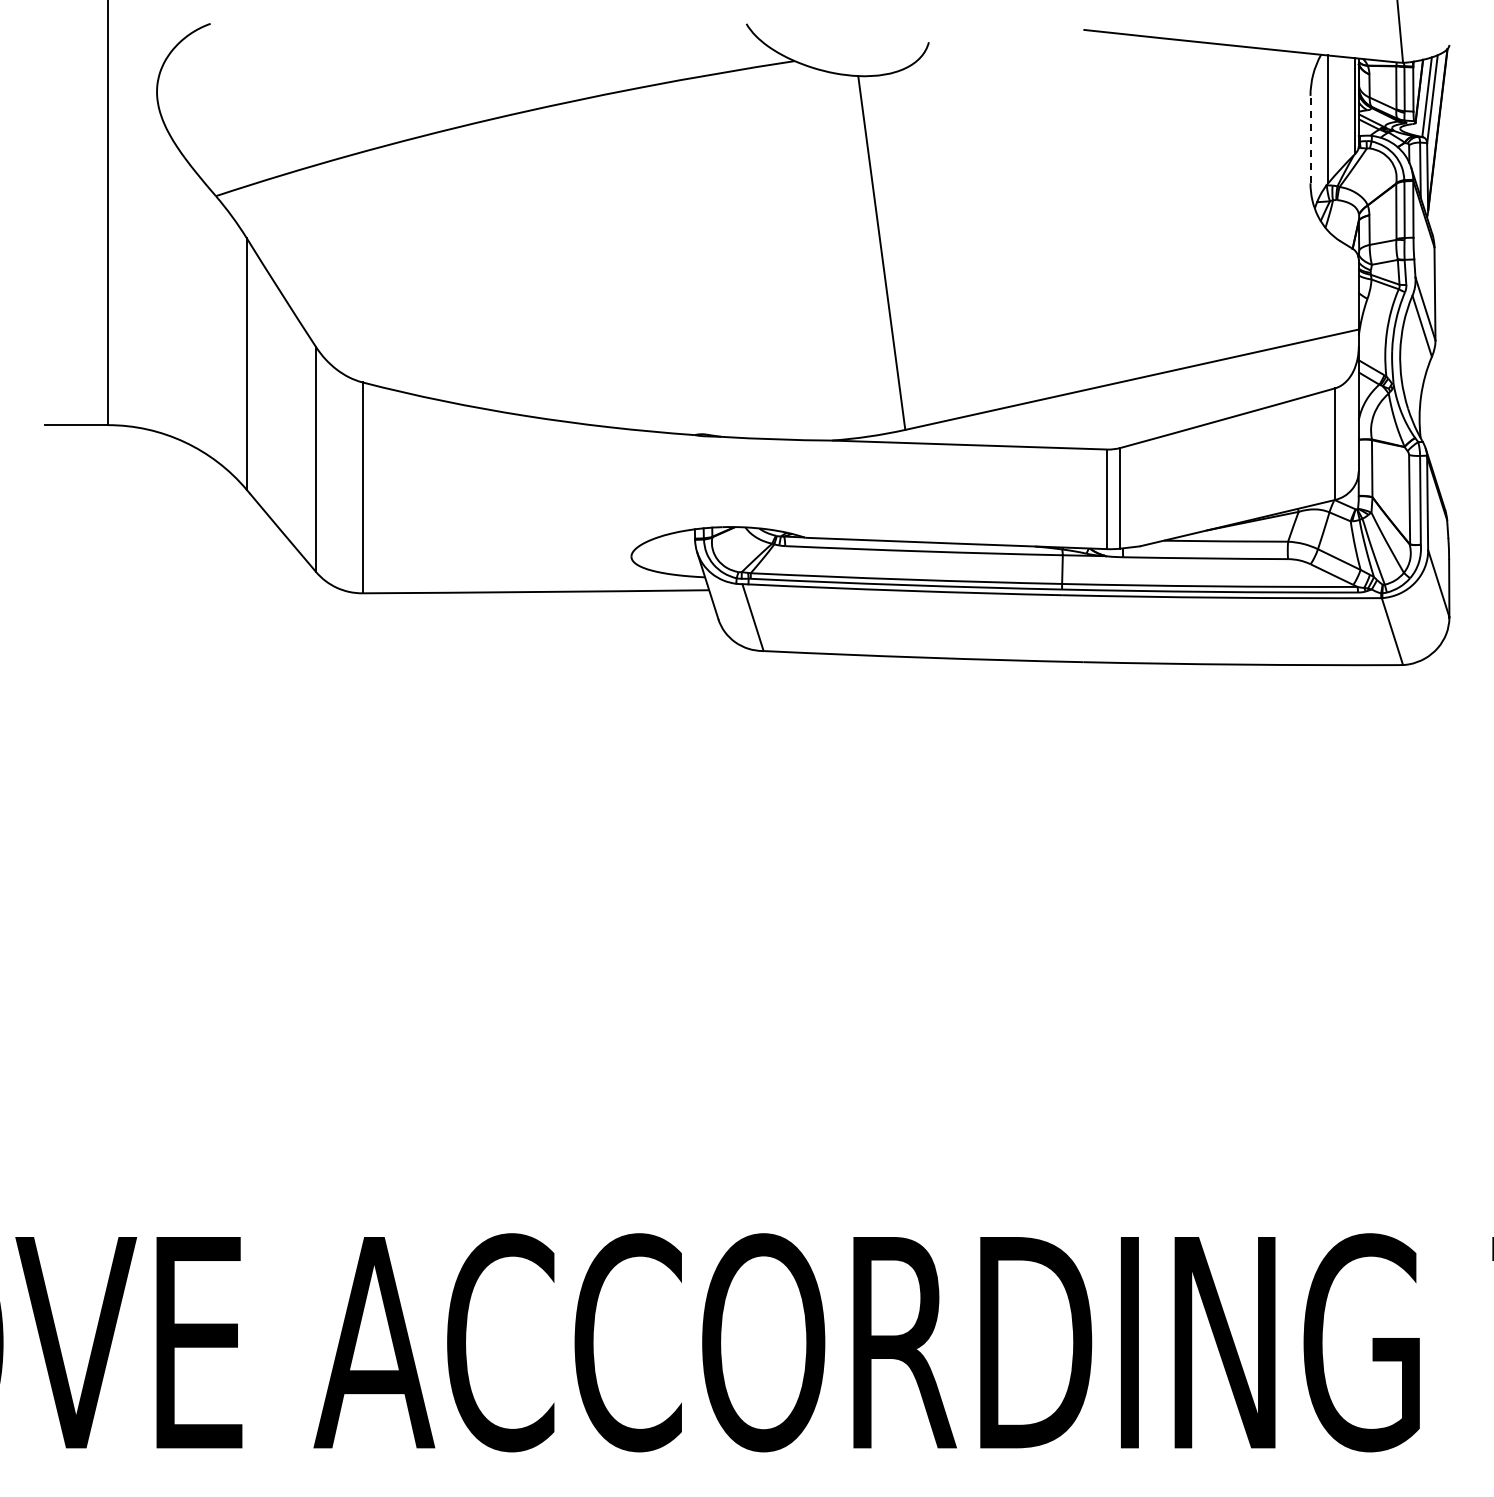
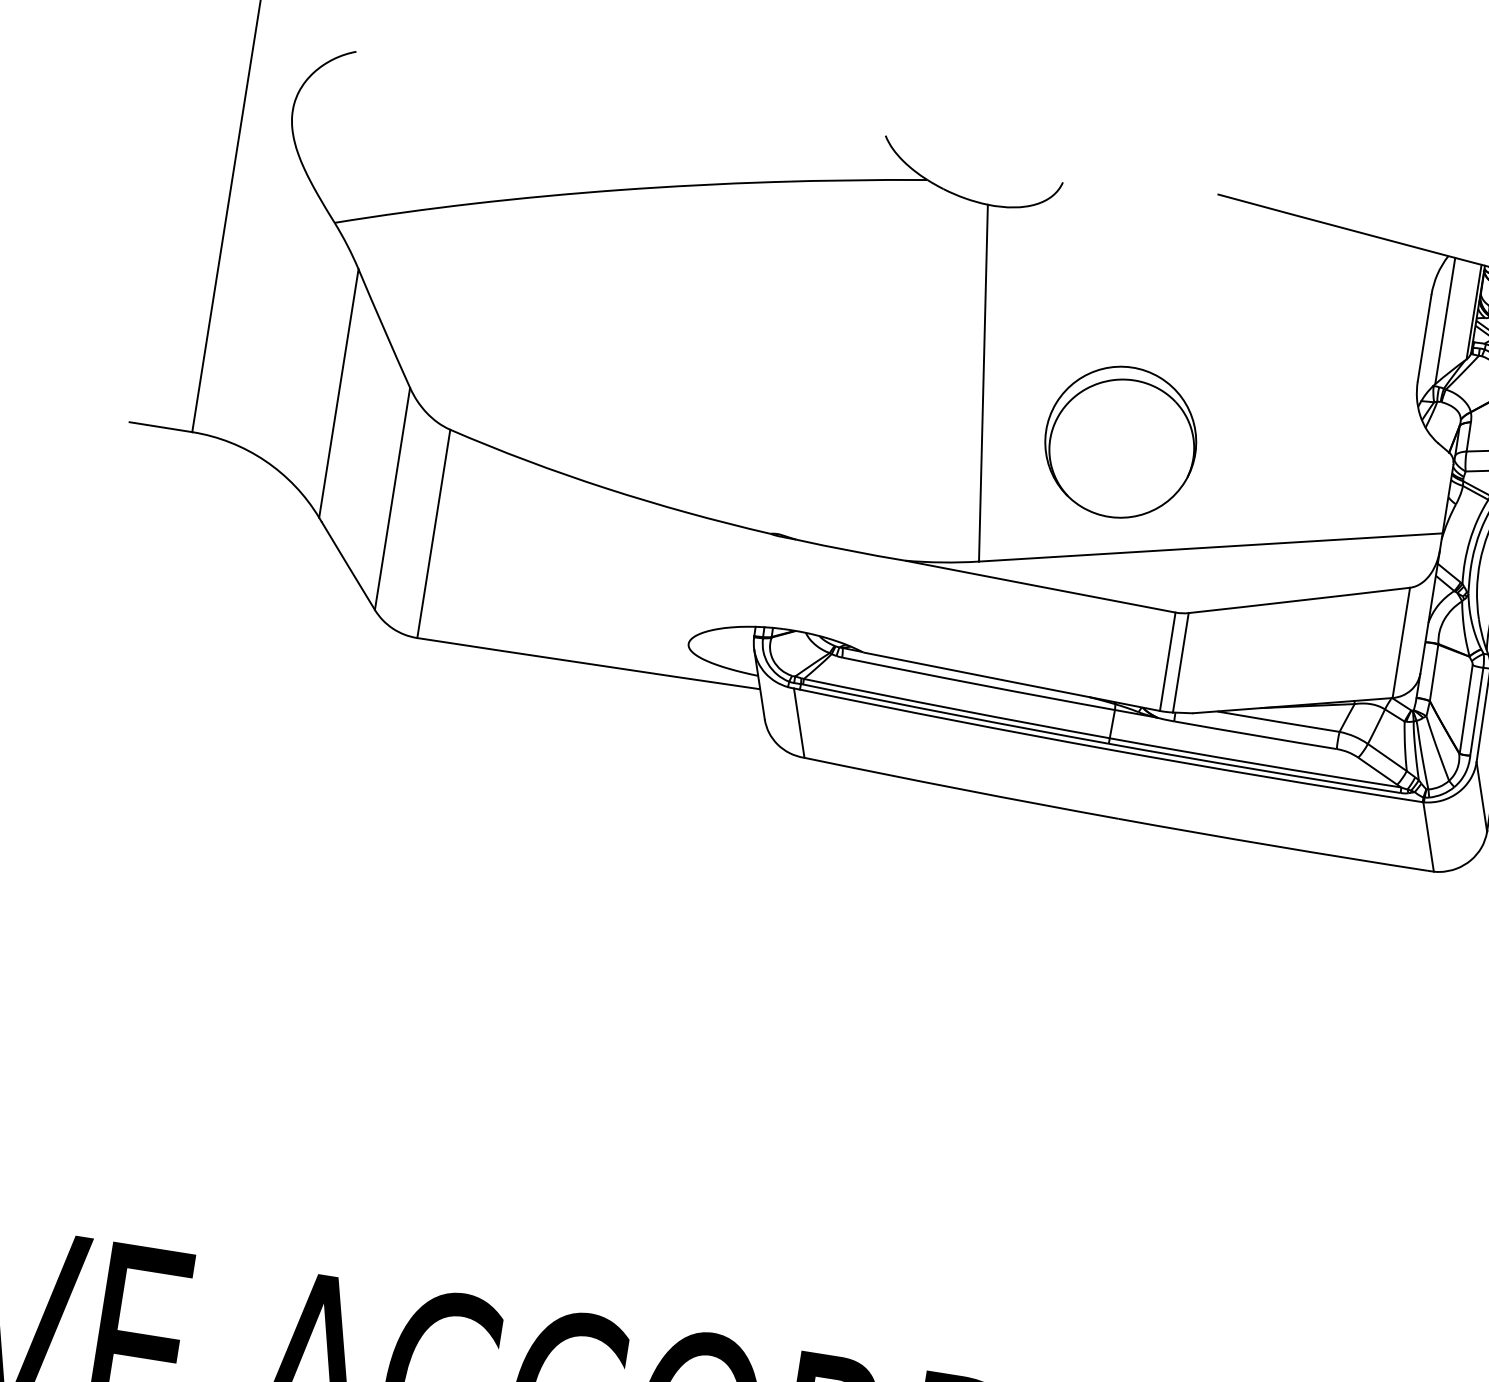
line: (1310, 139) -> (1424, 338), dashed -> solid
part: (1026, 289) -> (1120, 441), added

